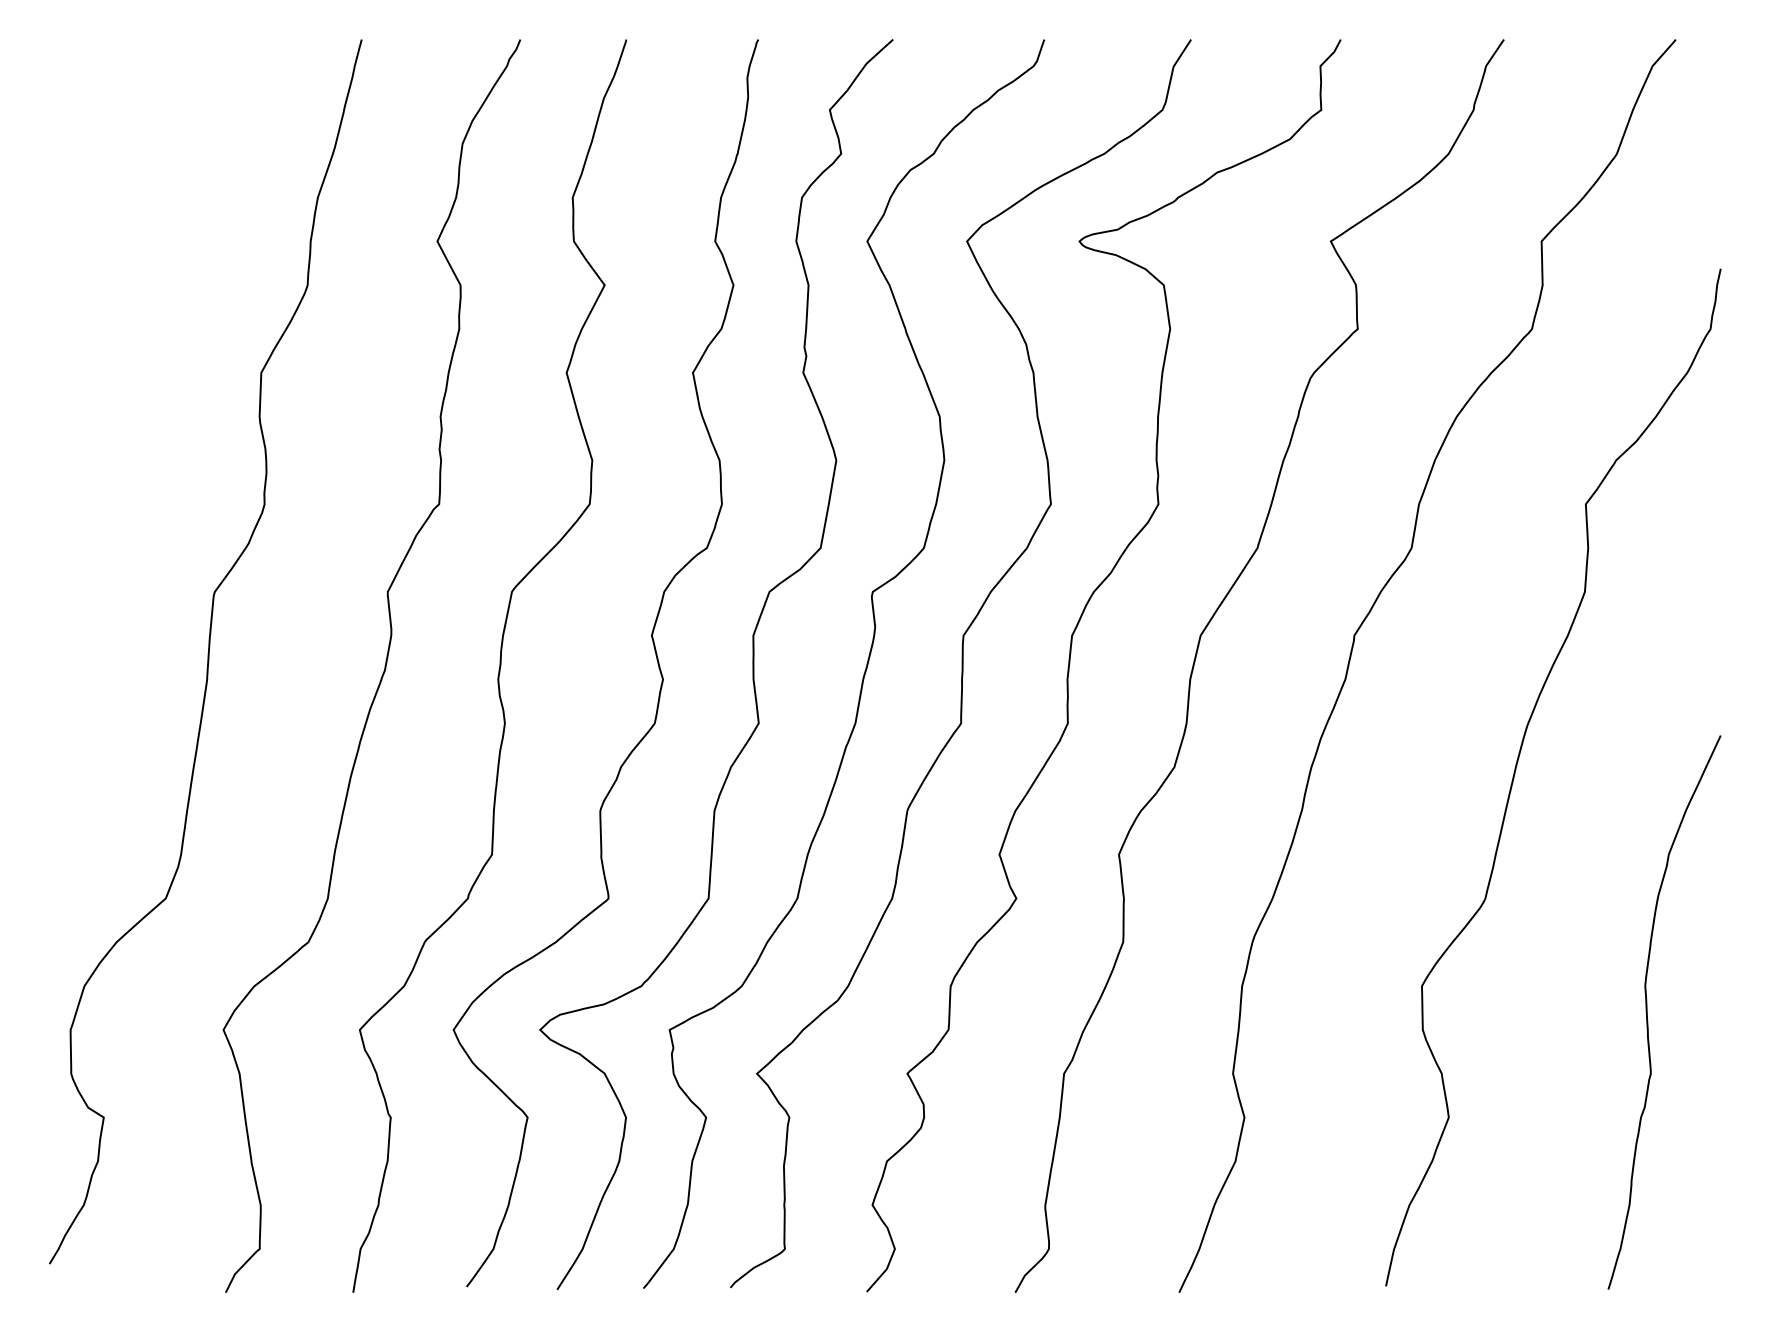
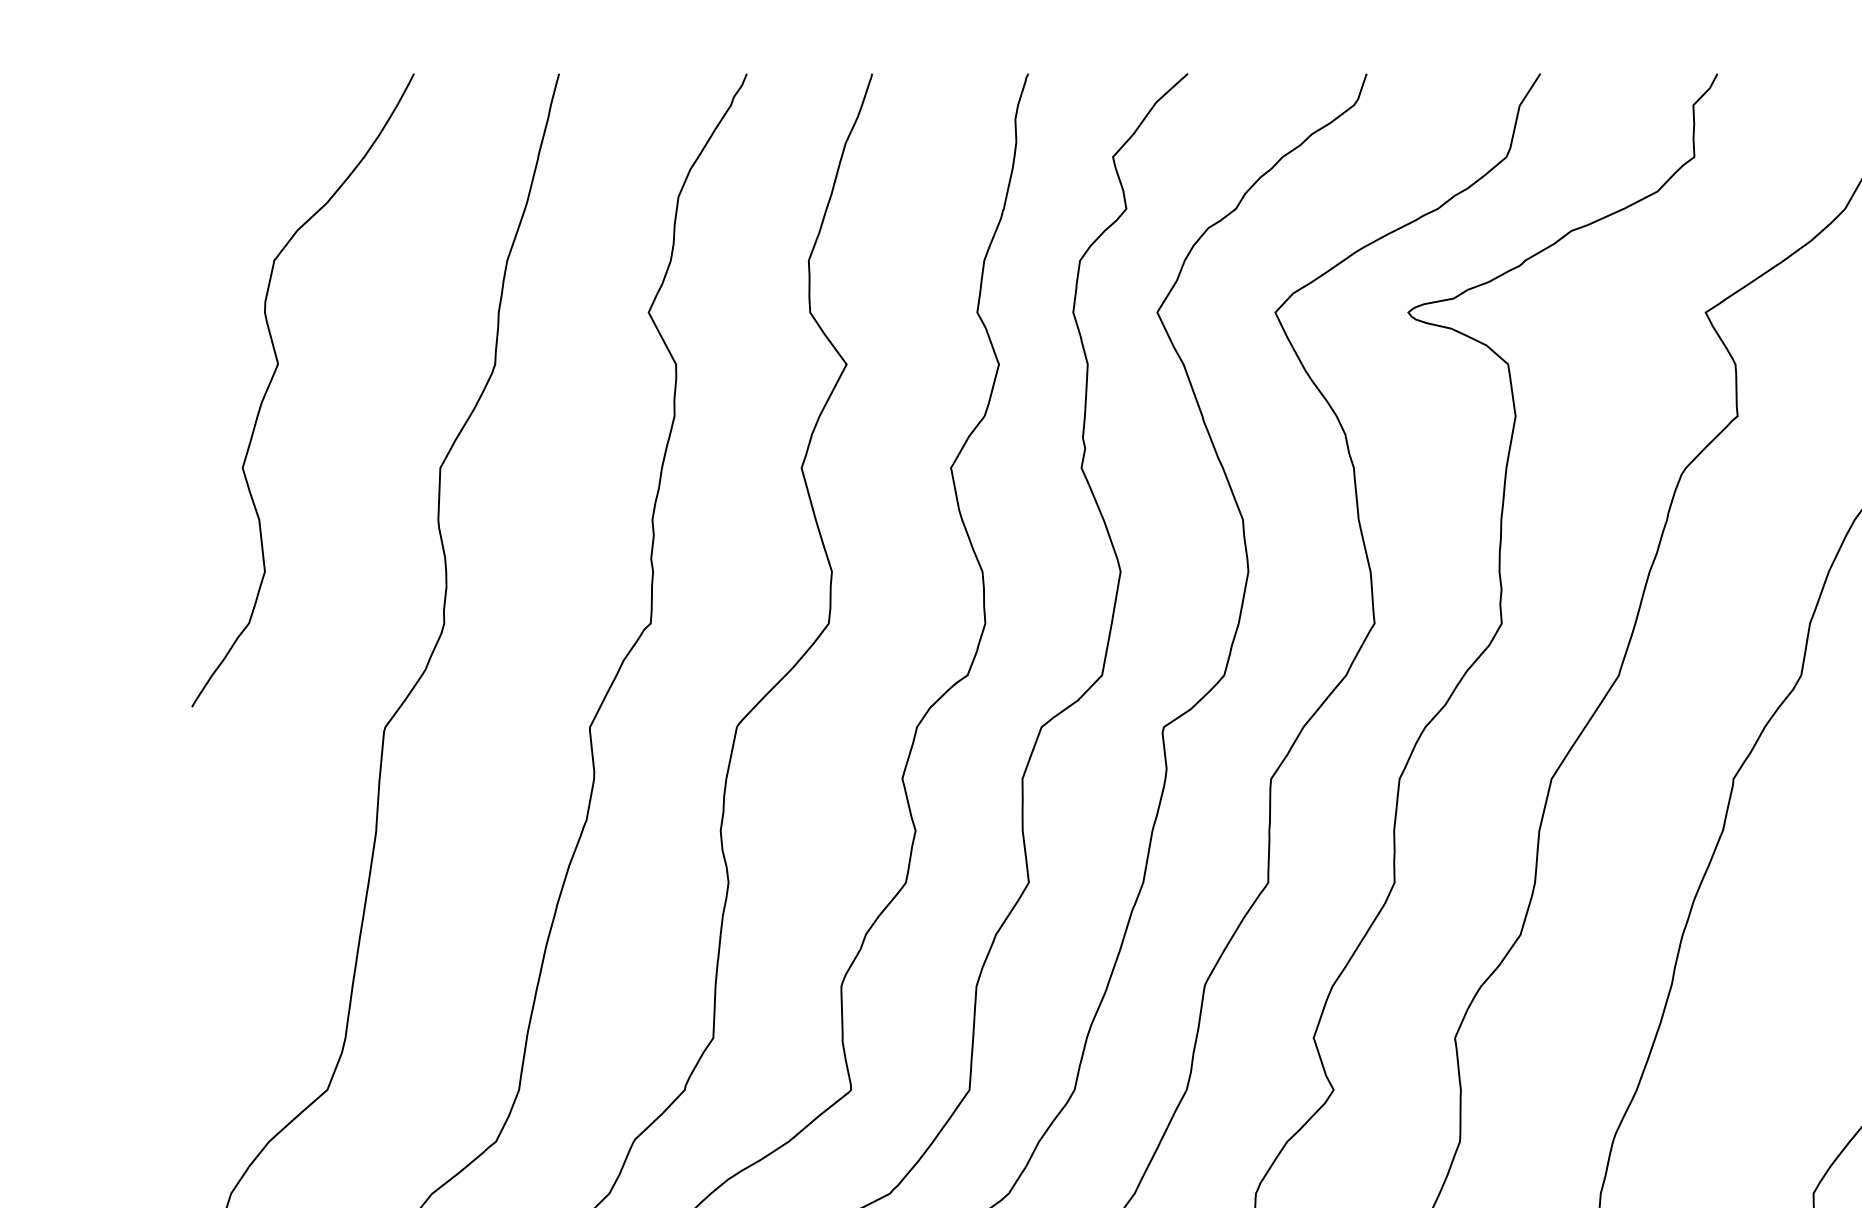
curve: (119, 299) -> (272, 381), added

